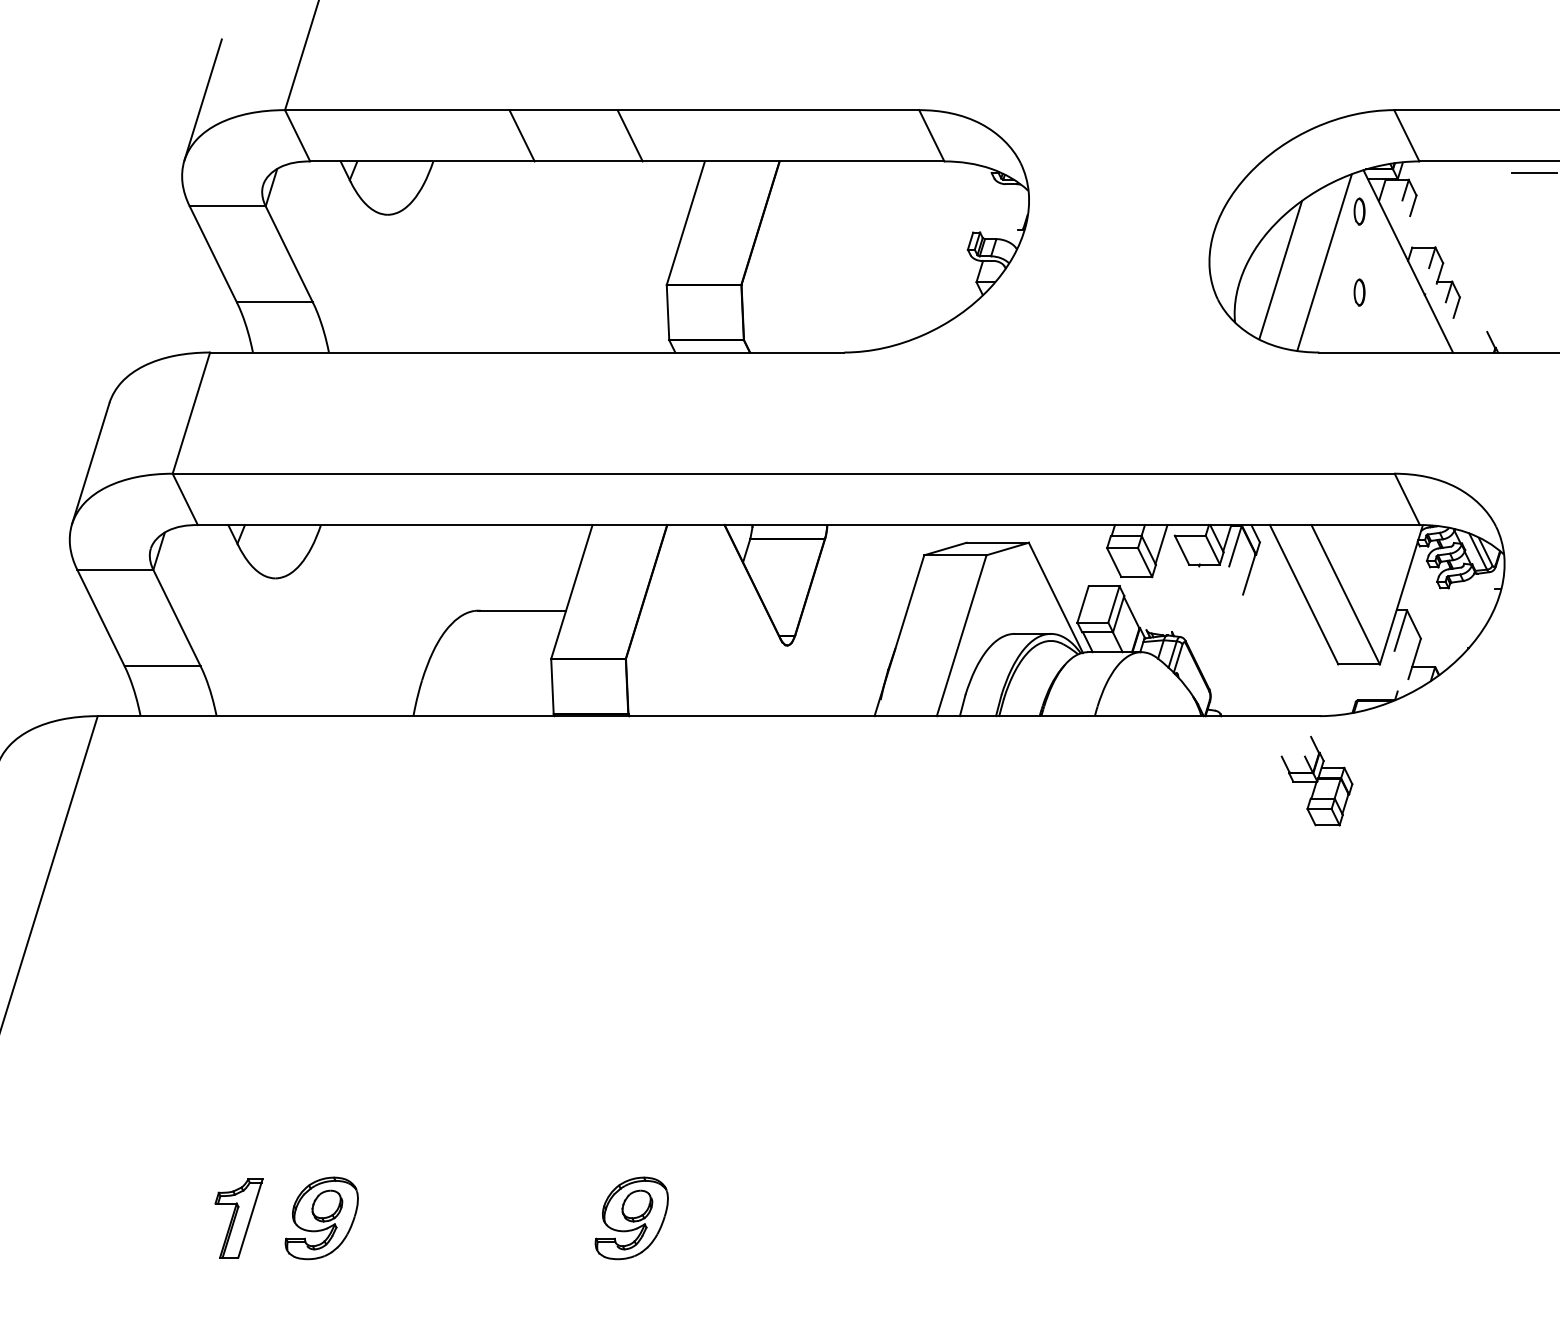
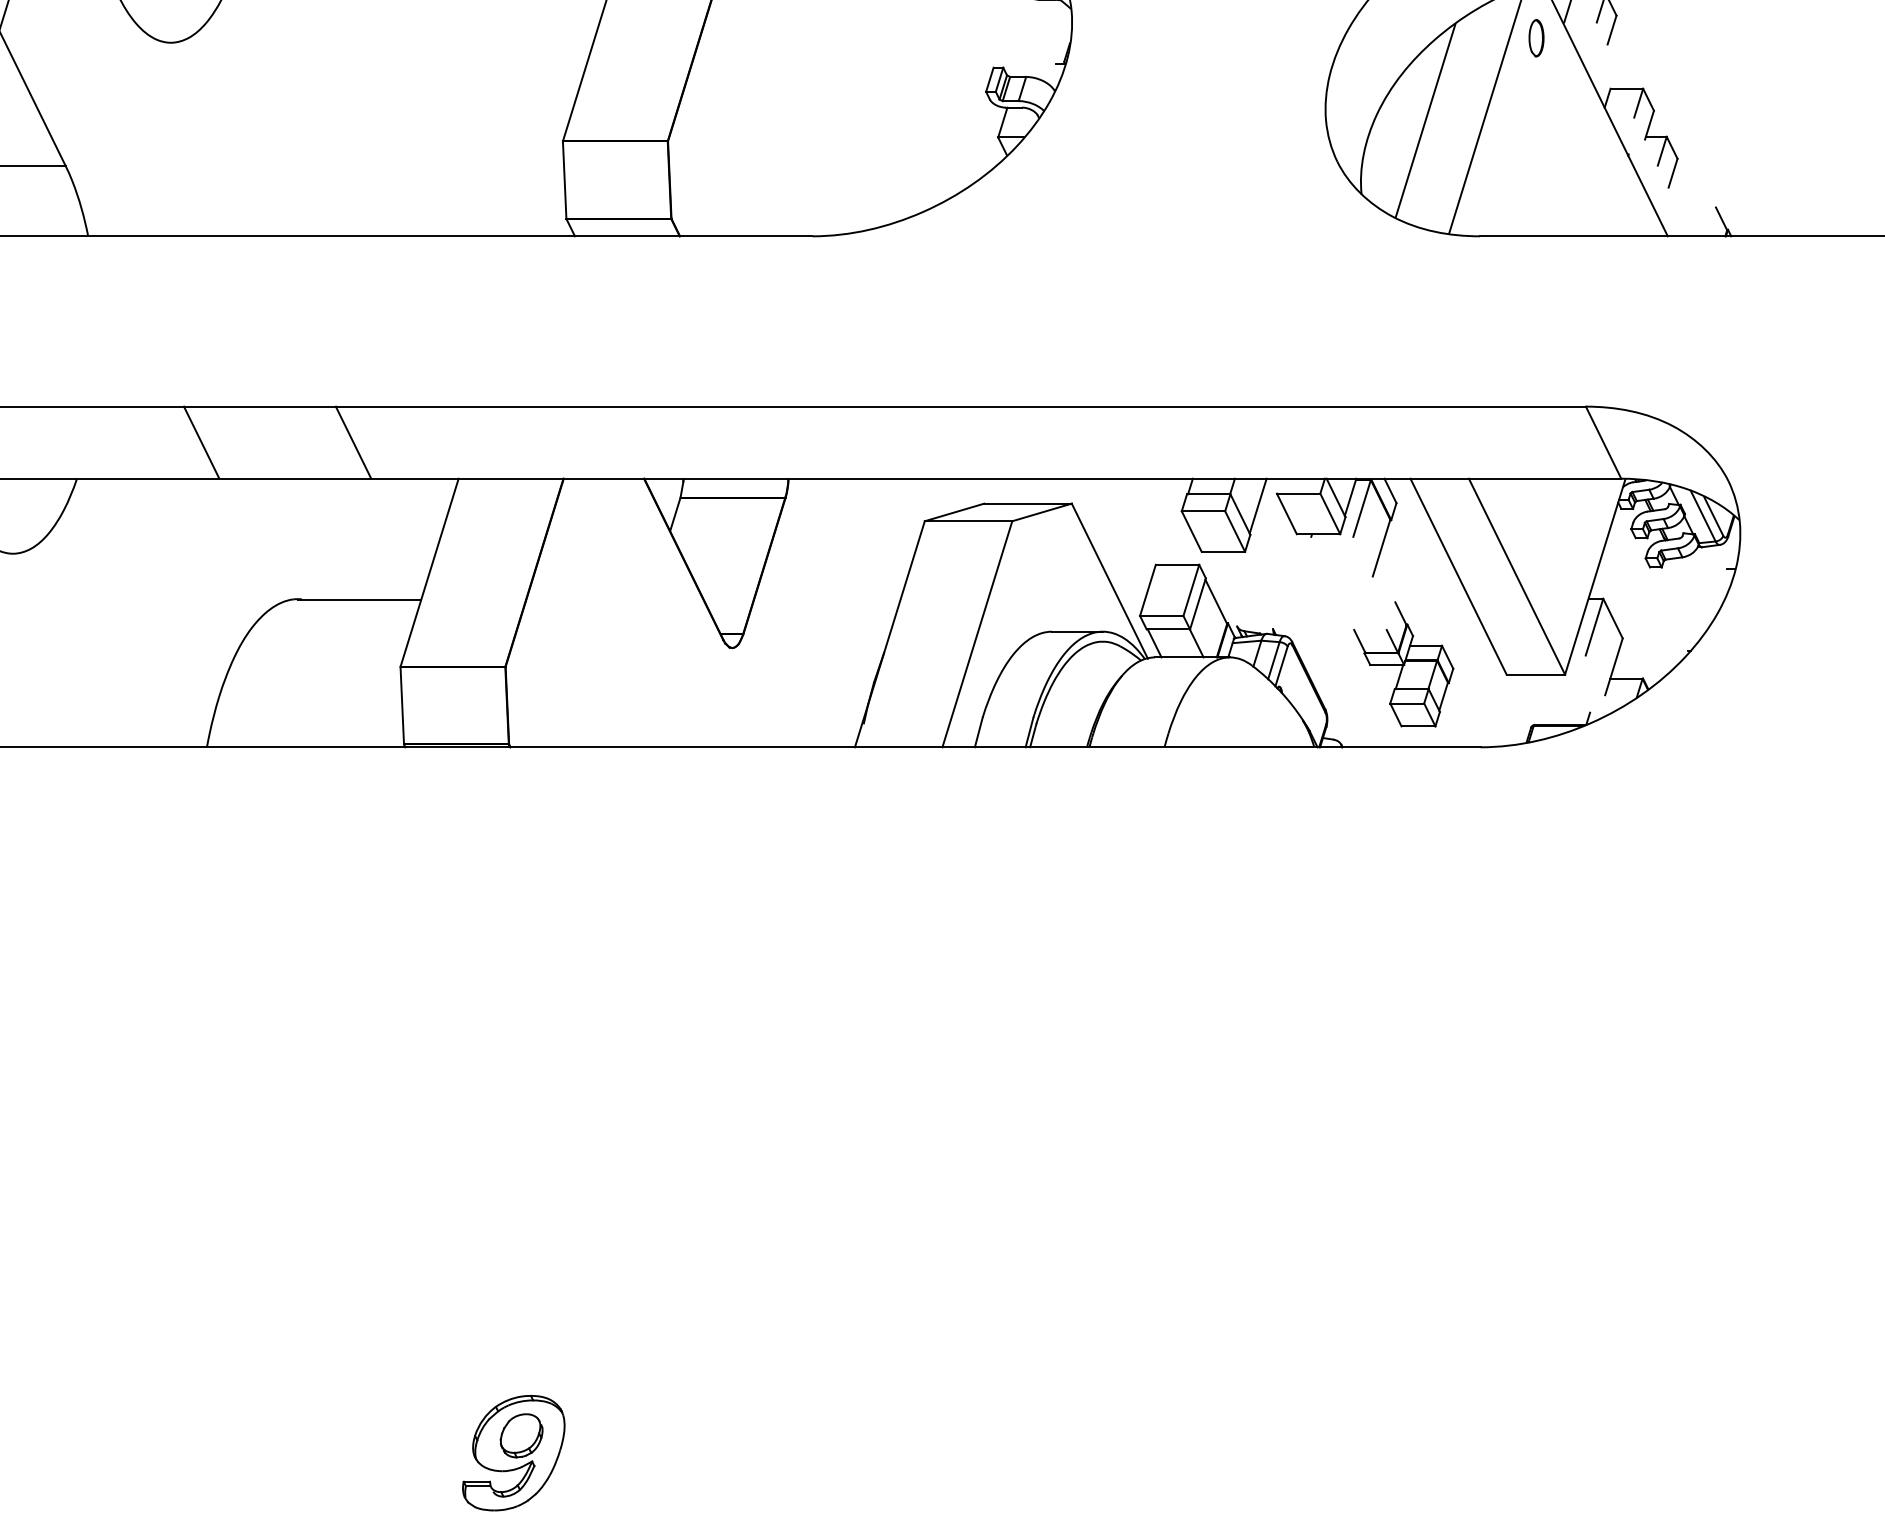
part: (1359, 292) -> (1536, 151), removed
line: (409, 499) -> (201, 442), added
line: (517, 499) -> (353, 442), added
part: (1316, 780) -> (1402, 663), moved
part: (321, 1218) -> (77, 1453), removed

